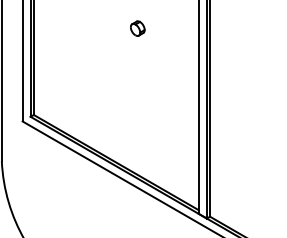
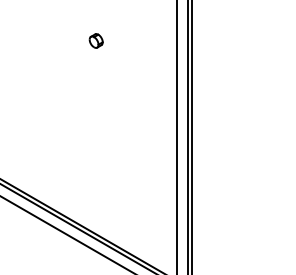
part: (137, 28) -> (95, 40), size x0.71

